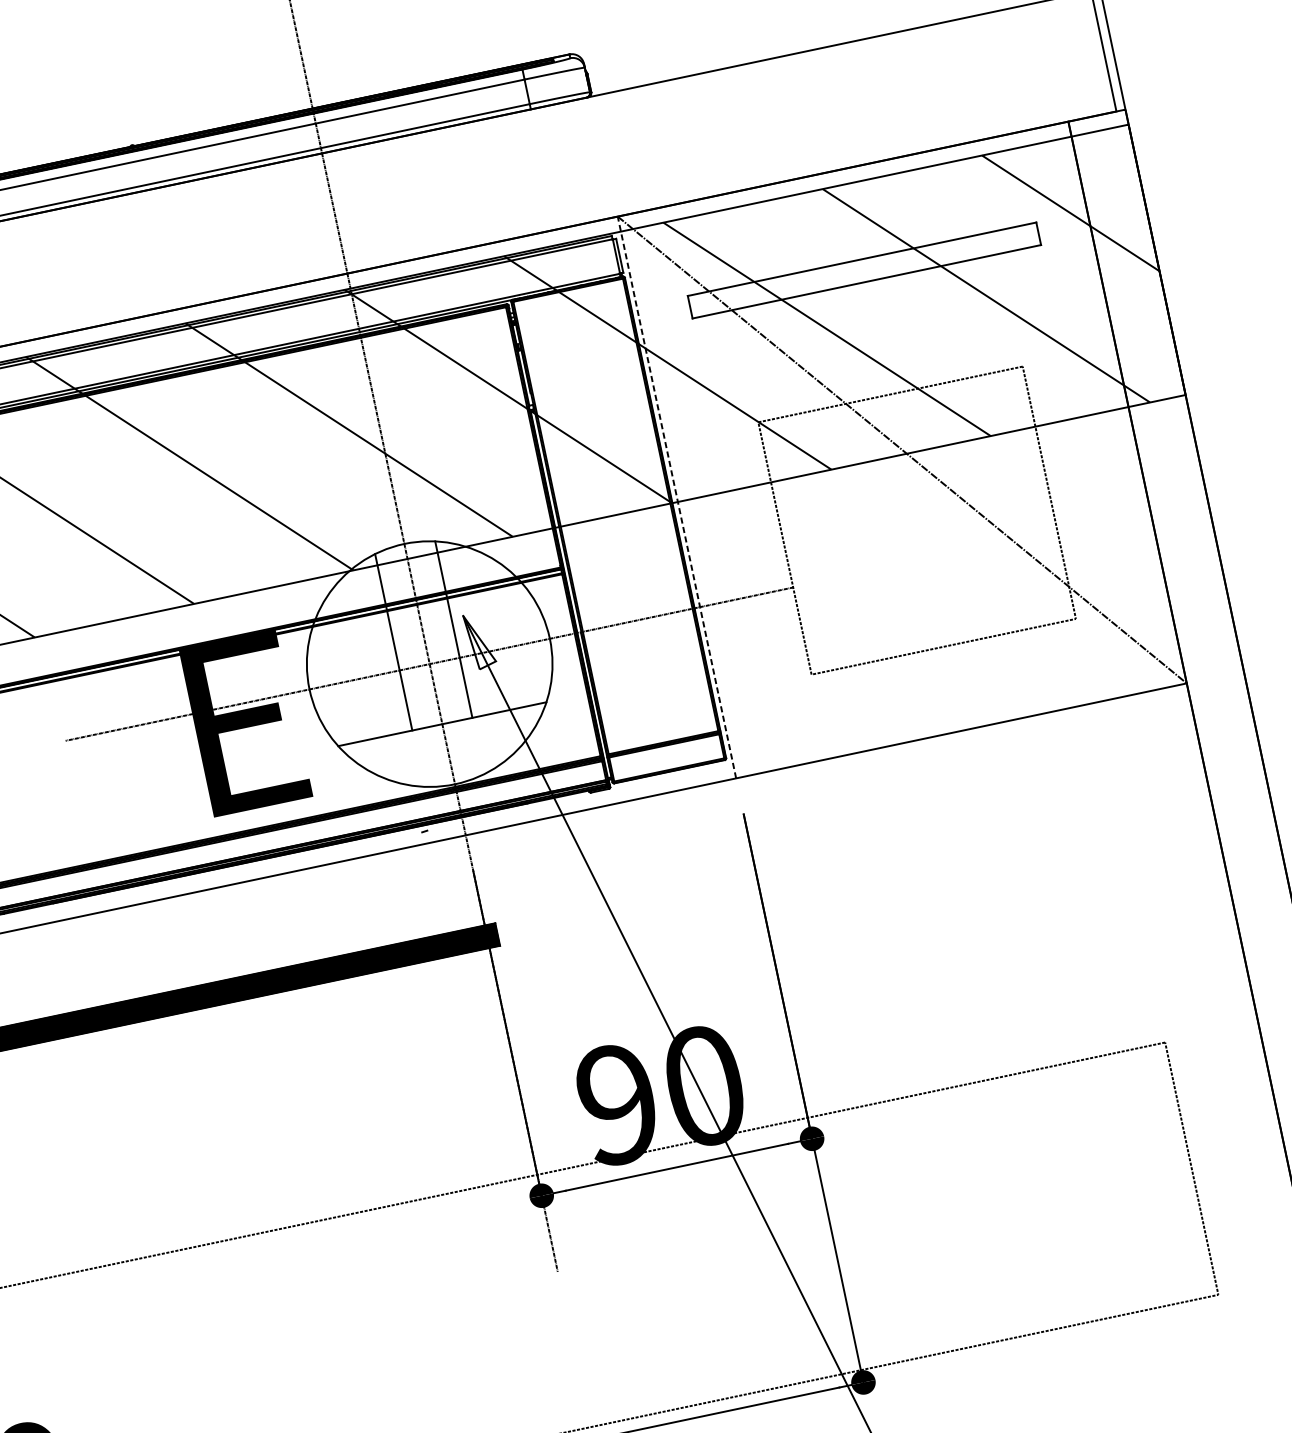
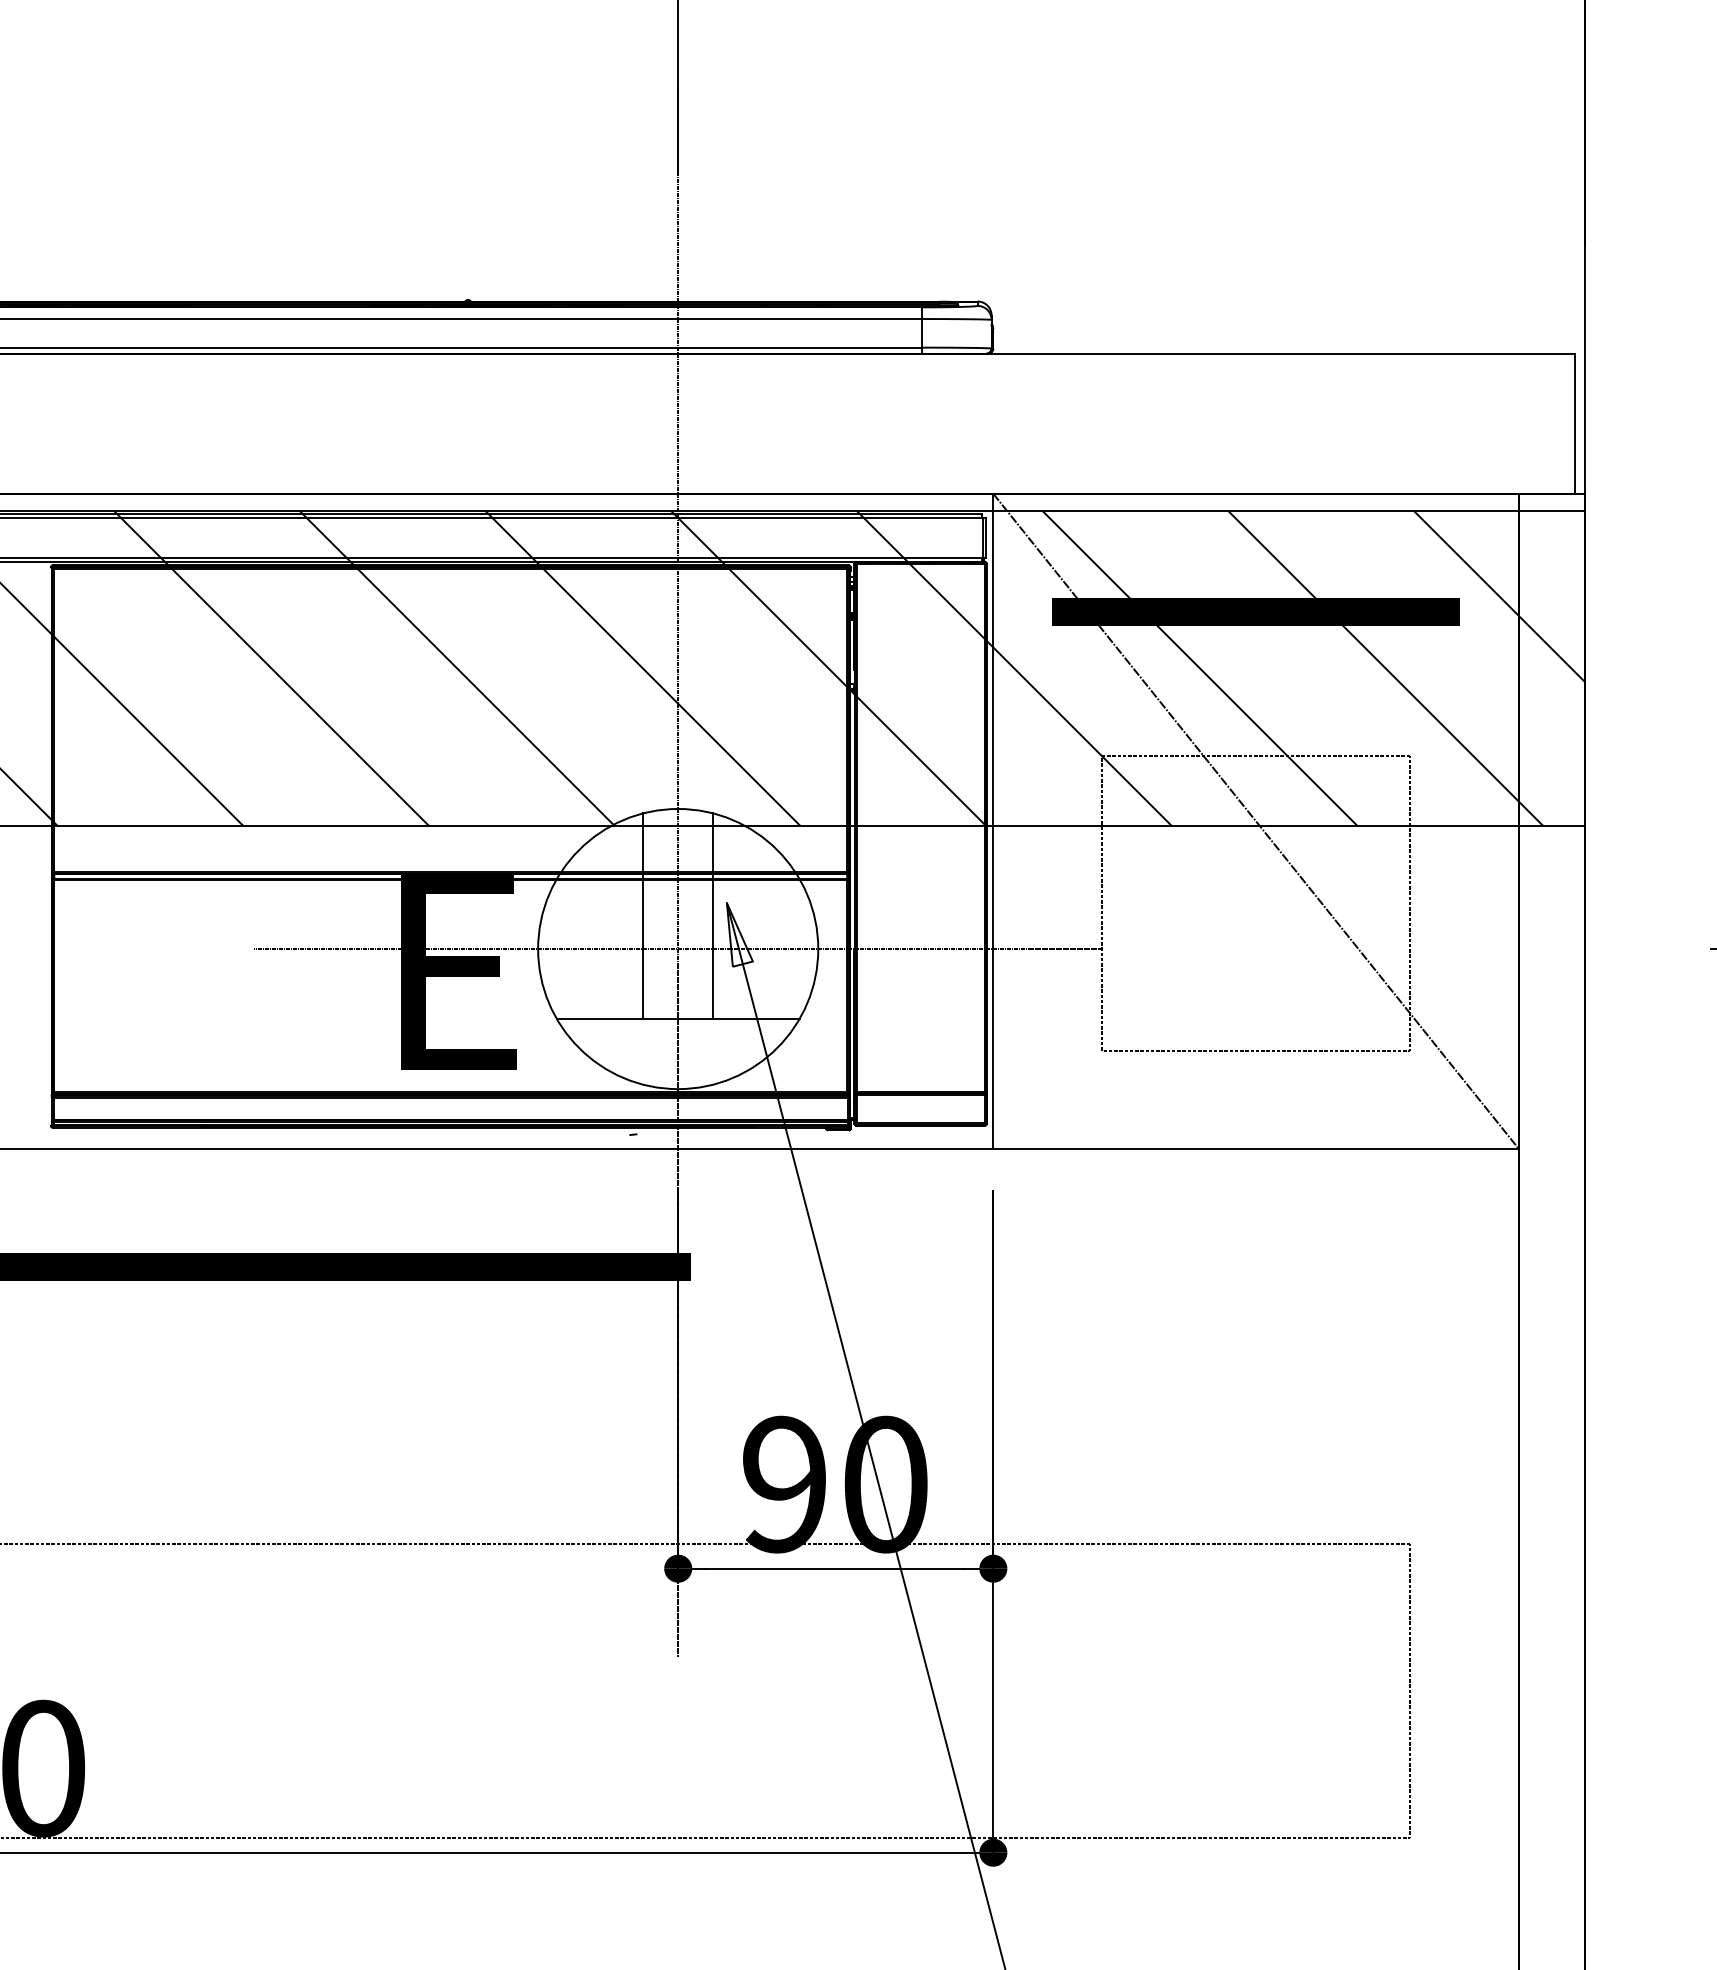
hatch: (863, 270) -> (1255, 611), added
line: (676, 496) -> (993, 820), dashed -> solid

